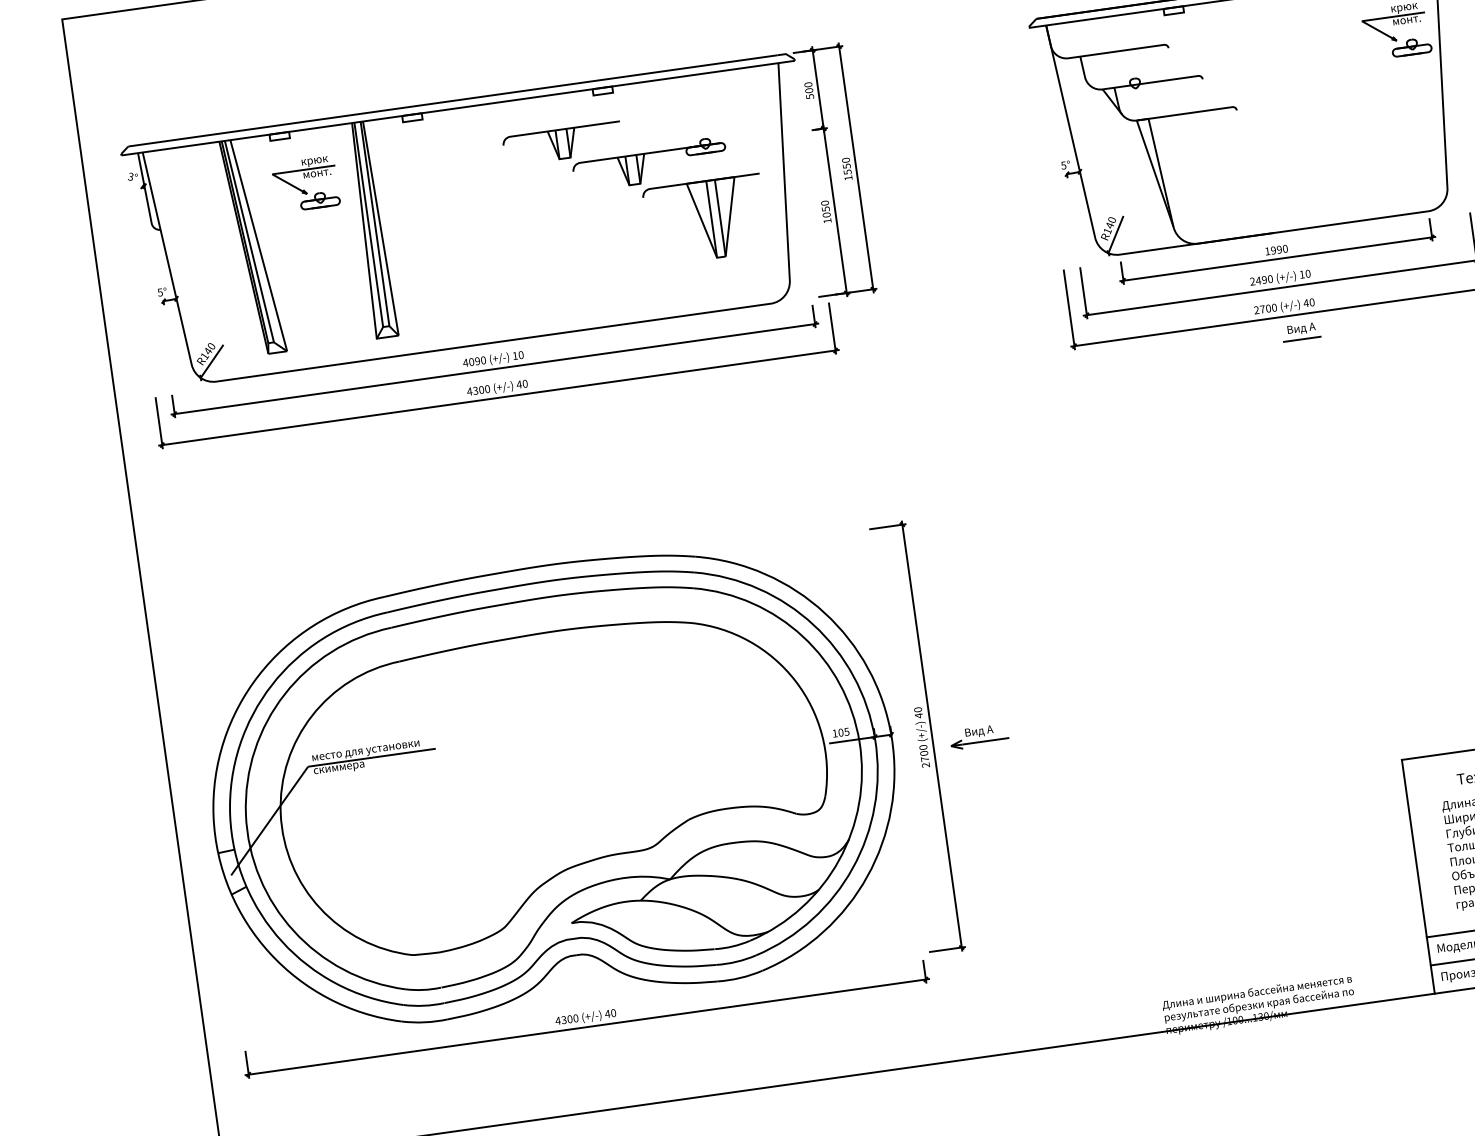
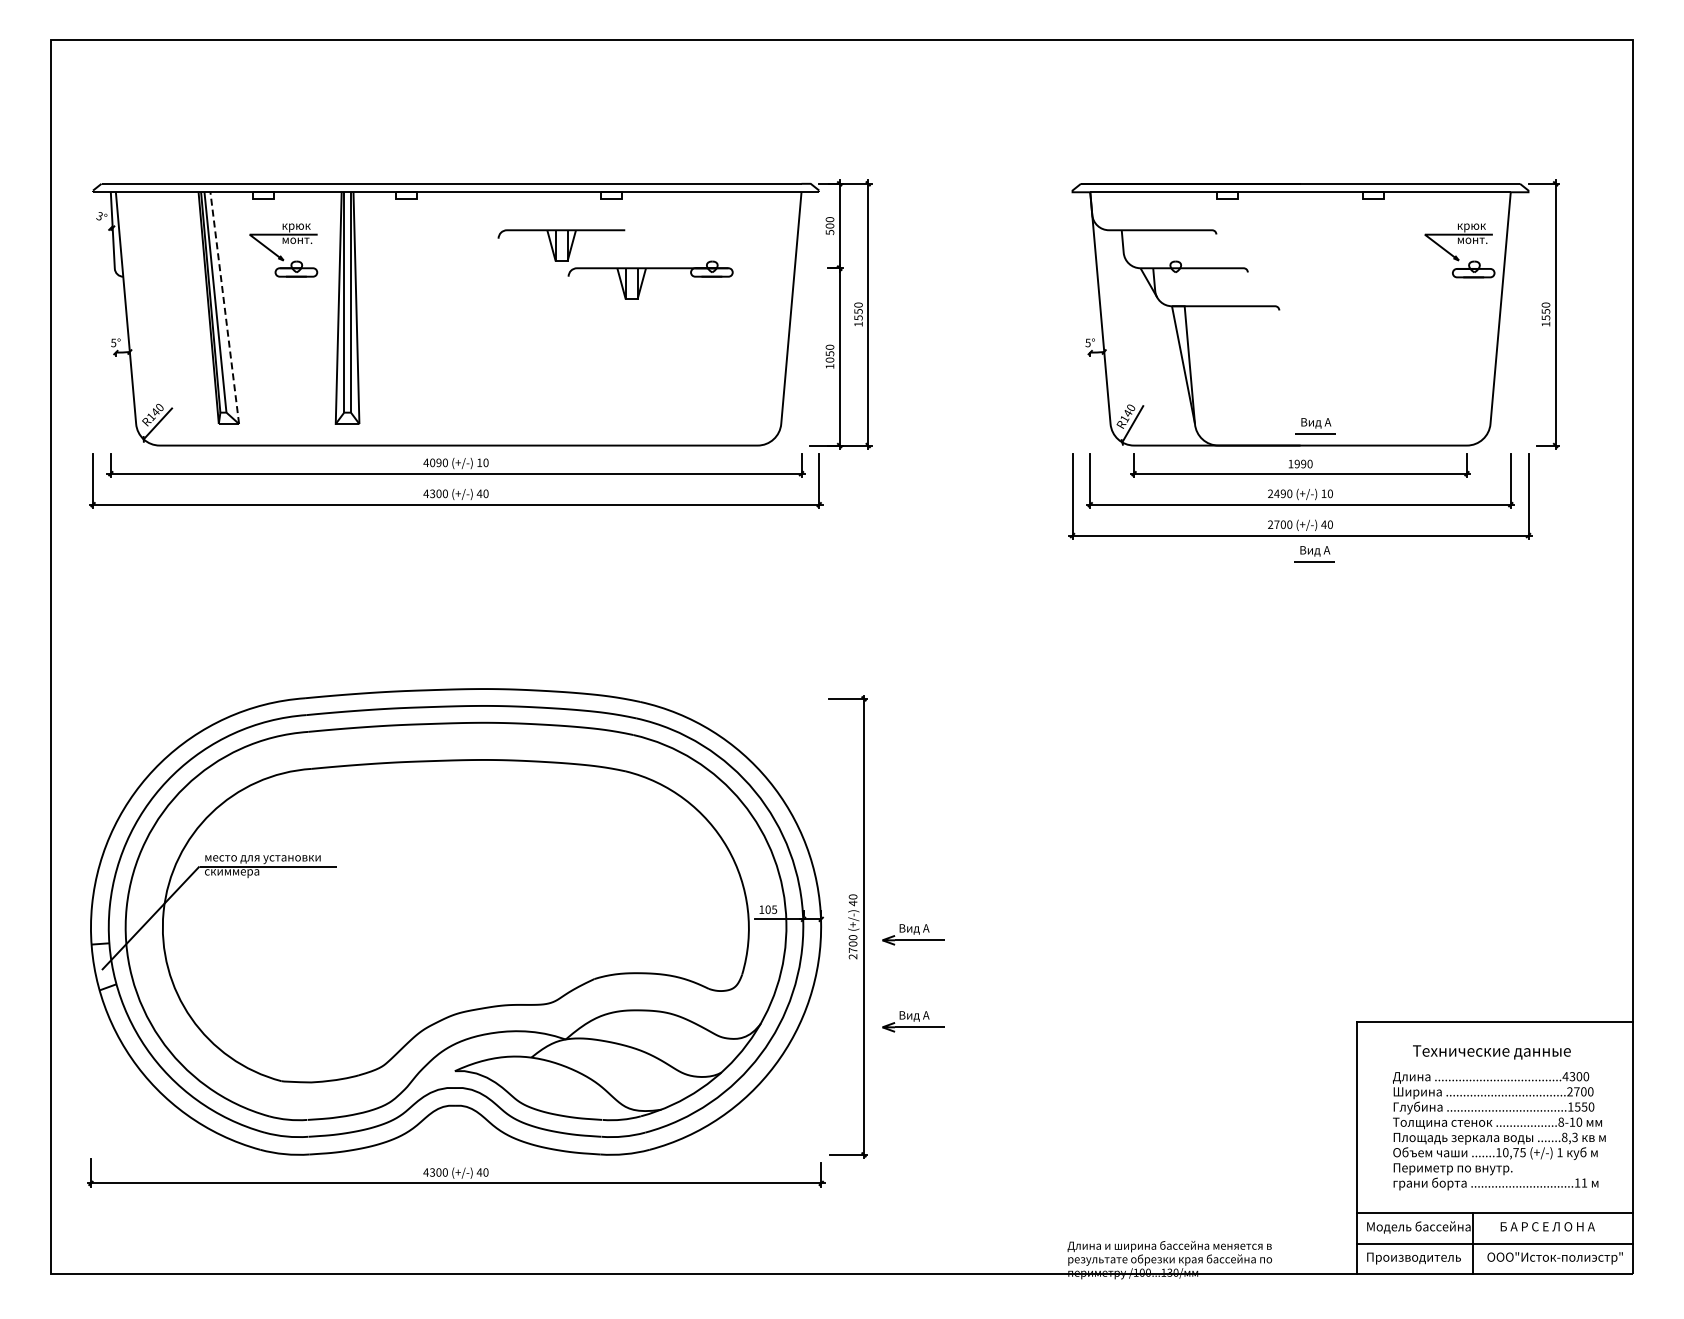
part: (1285, 213) -> (1315, 426), added
part: (705, 220) -> (701, 347), removed
line: (258, 246) -> (224, 308), solid -> dashed
part: (990, 817) -> (913, 1021), added

